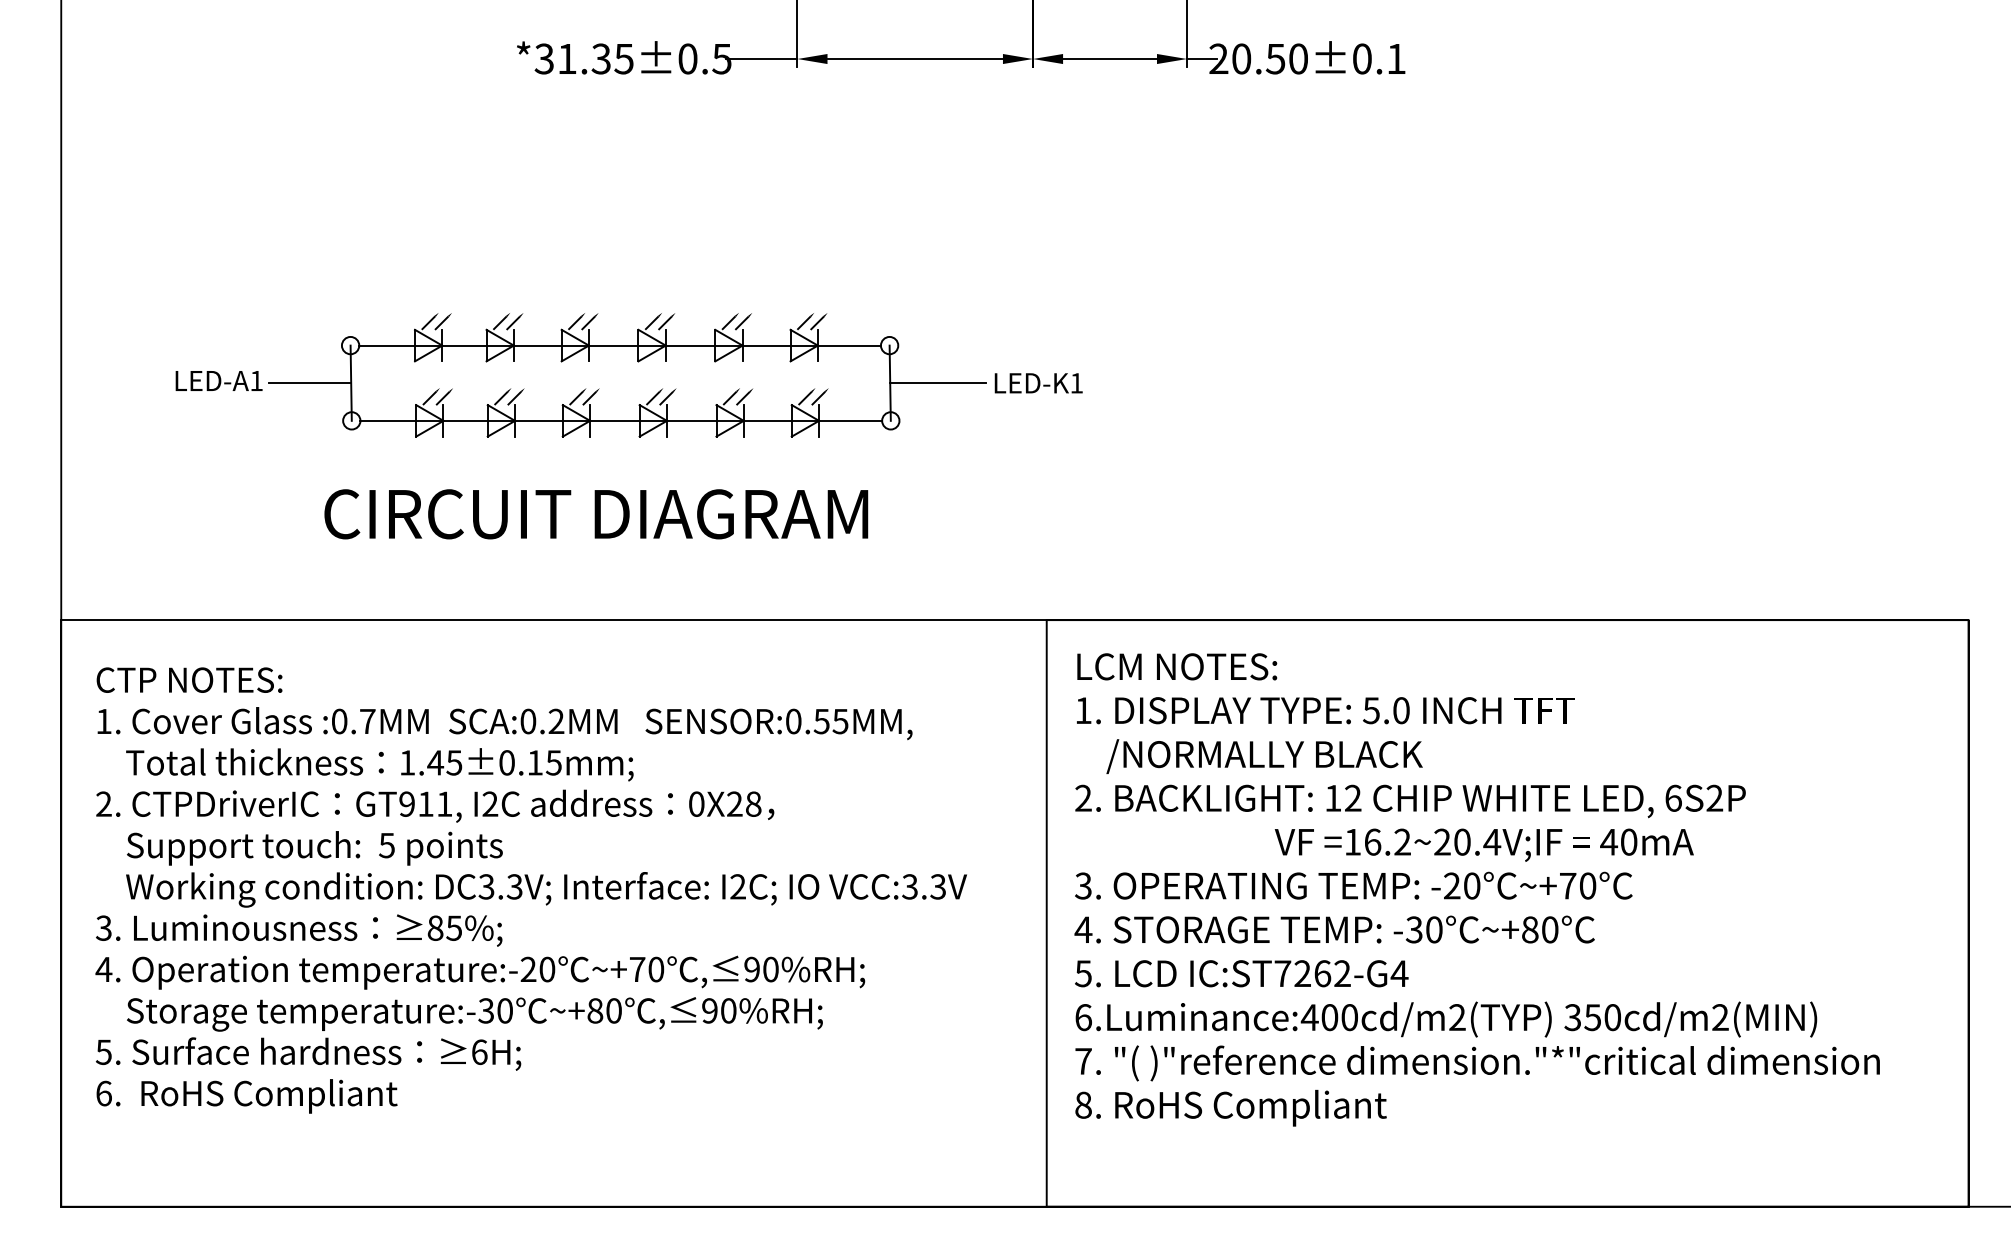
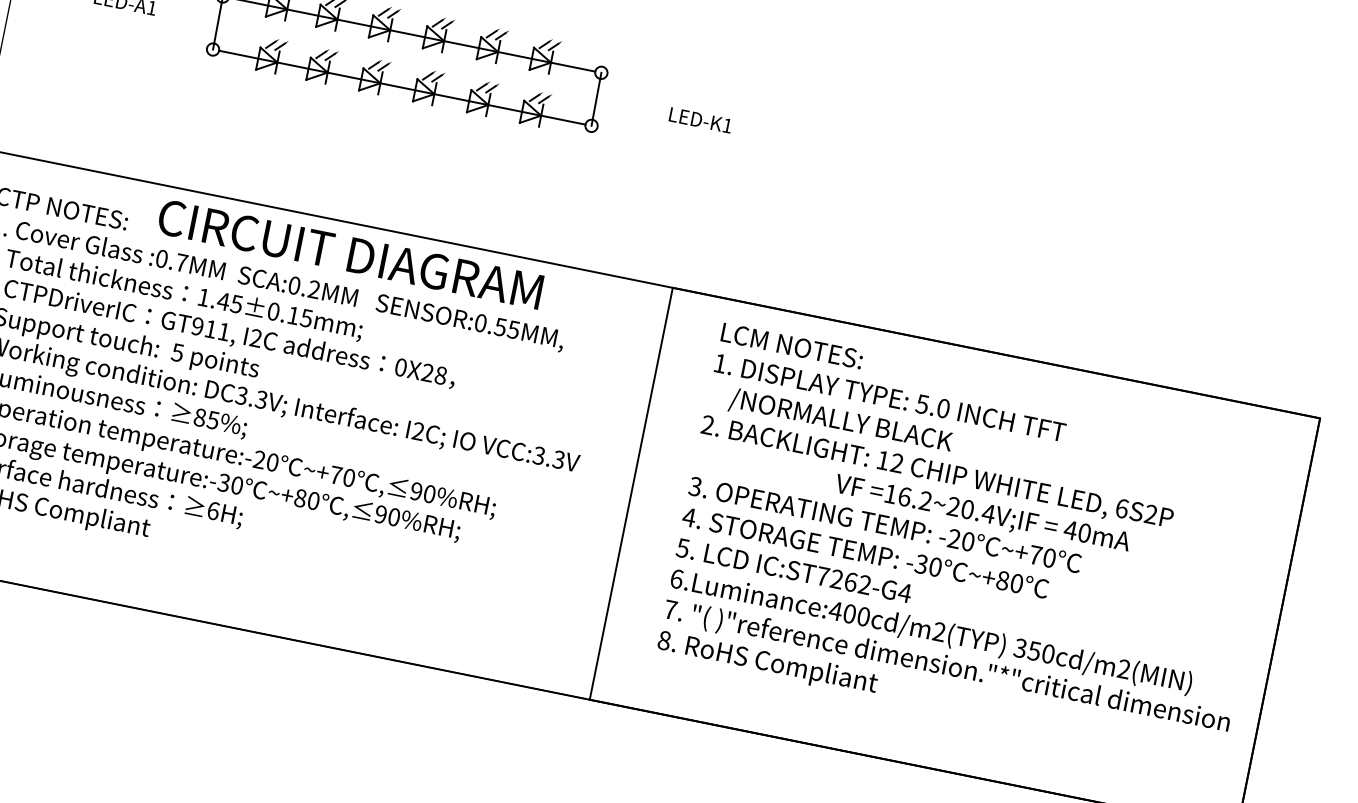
line: (309, 383) -> (188, 17), removed
line: (937, 383) -> (629, 106), removed
text: (596, 514) -> (350, 254), moved
text: (1476, 889) -> (970, 544), moved

